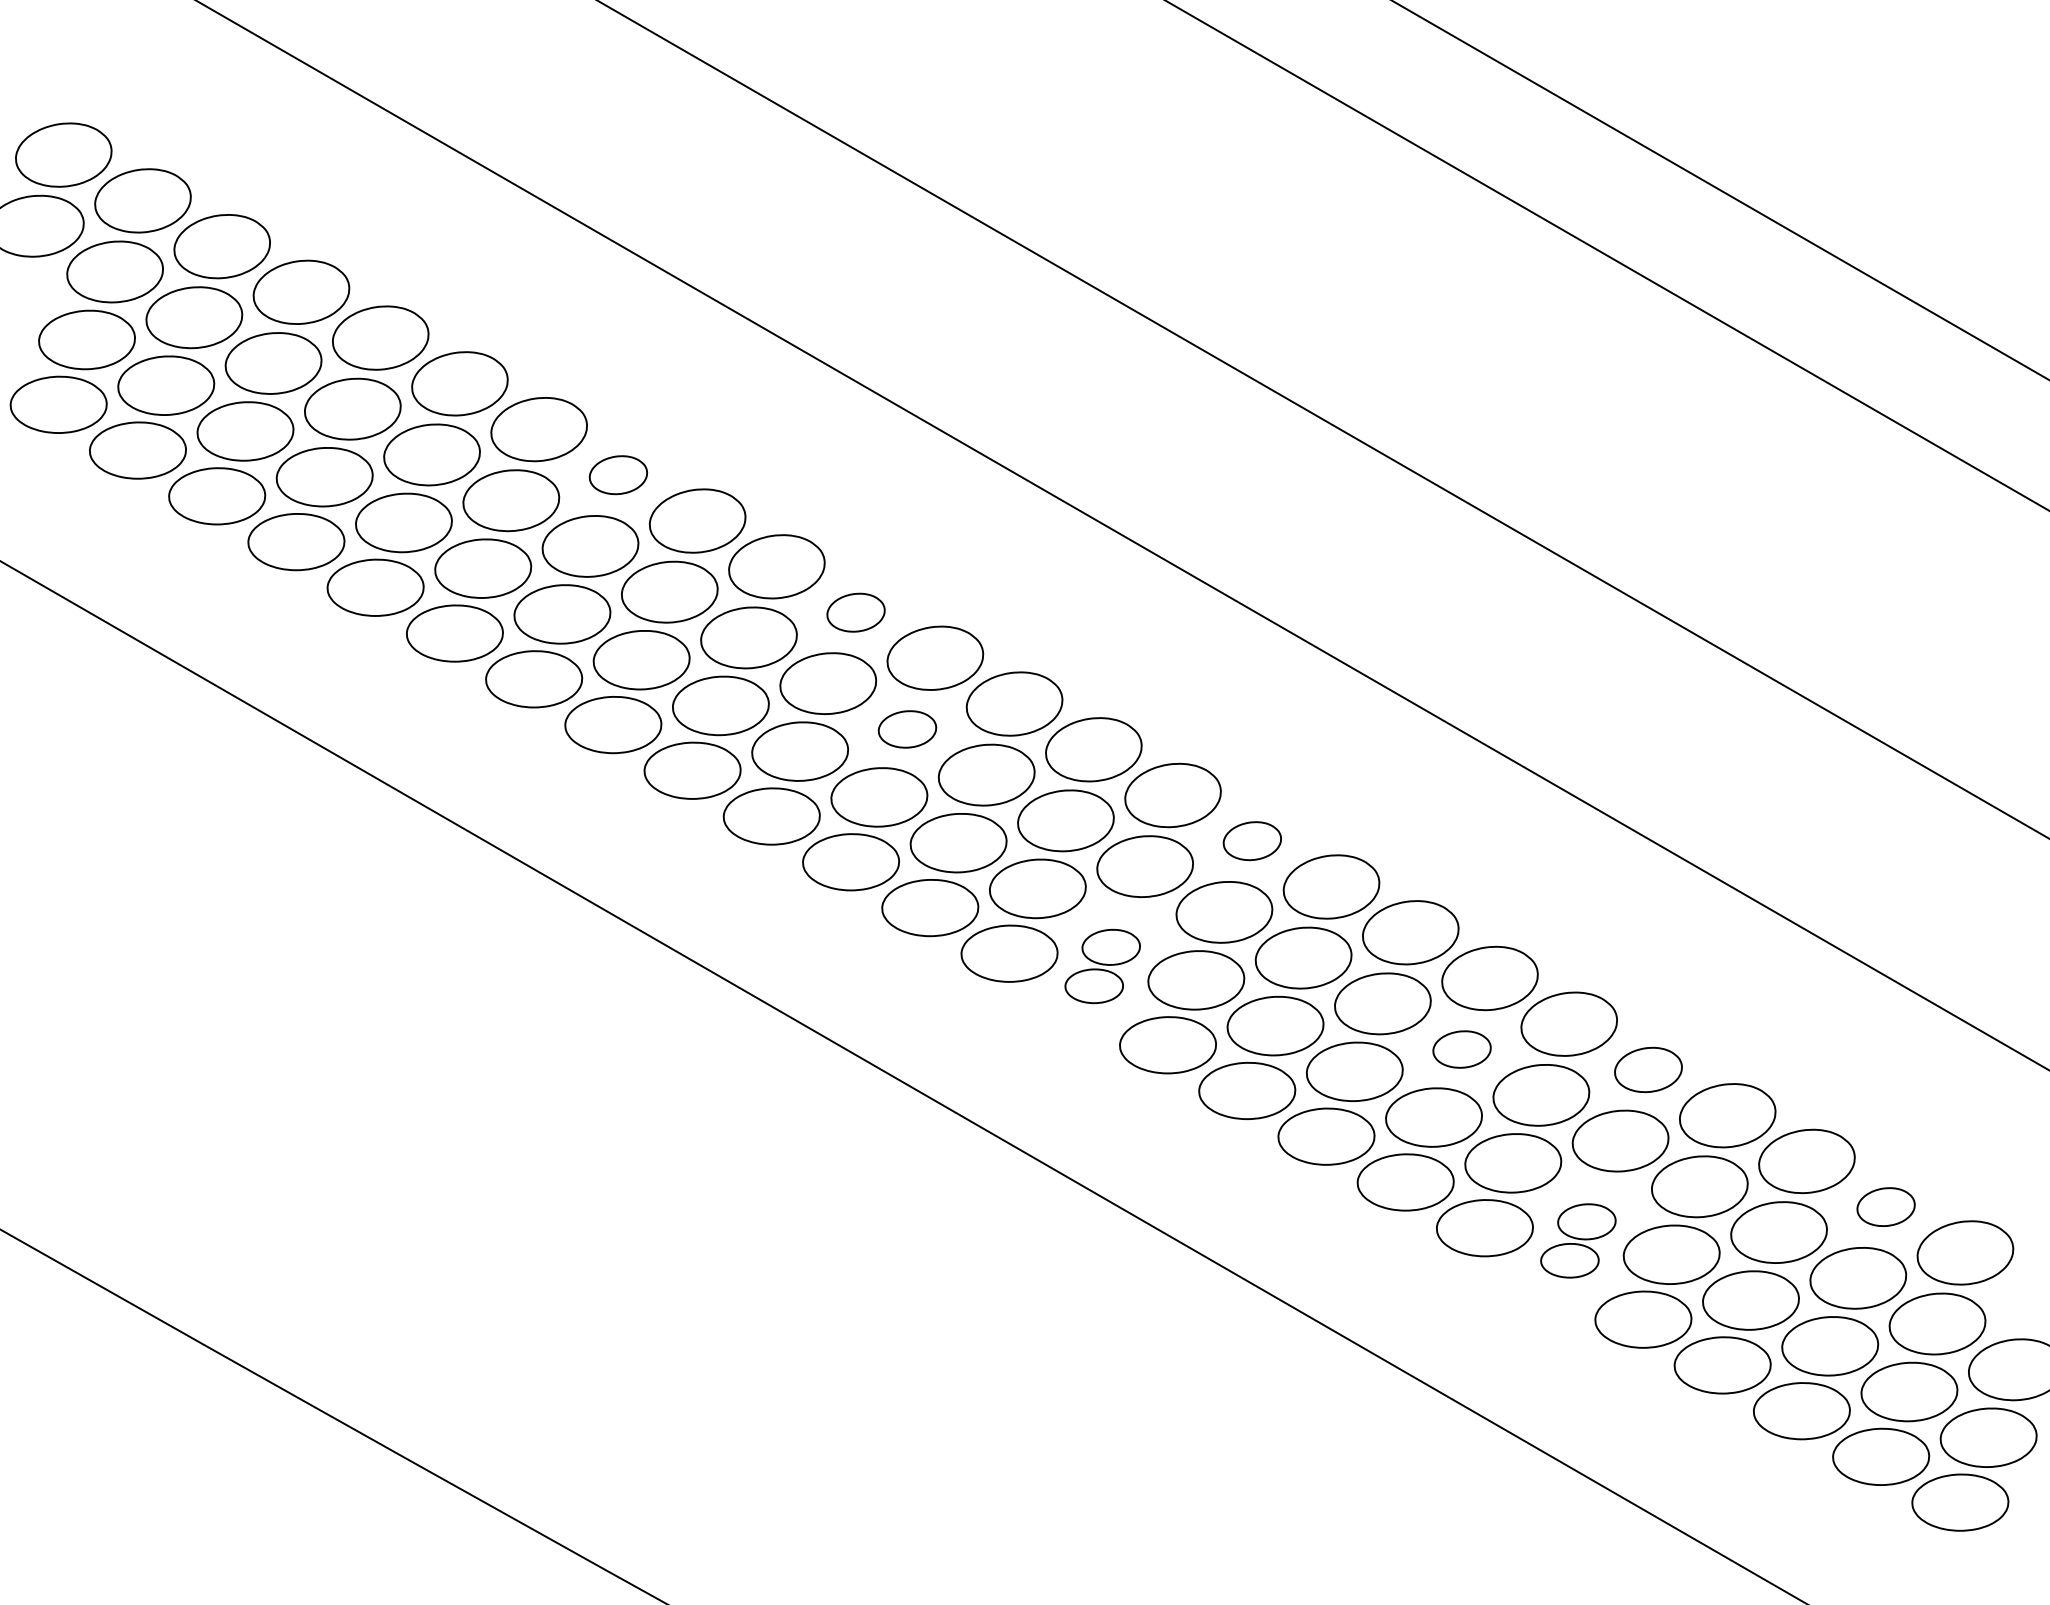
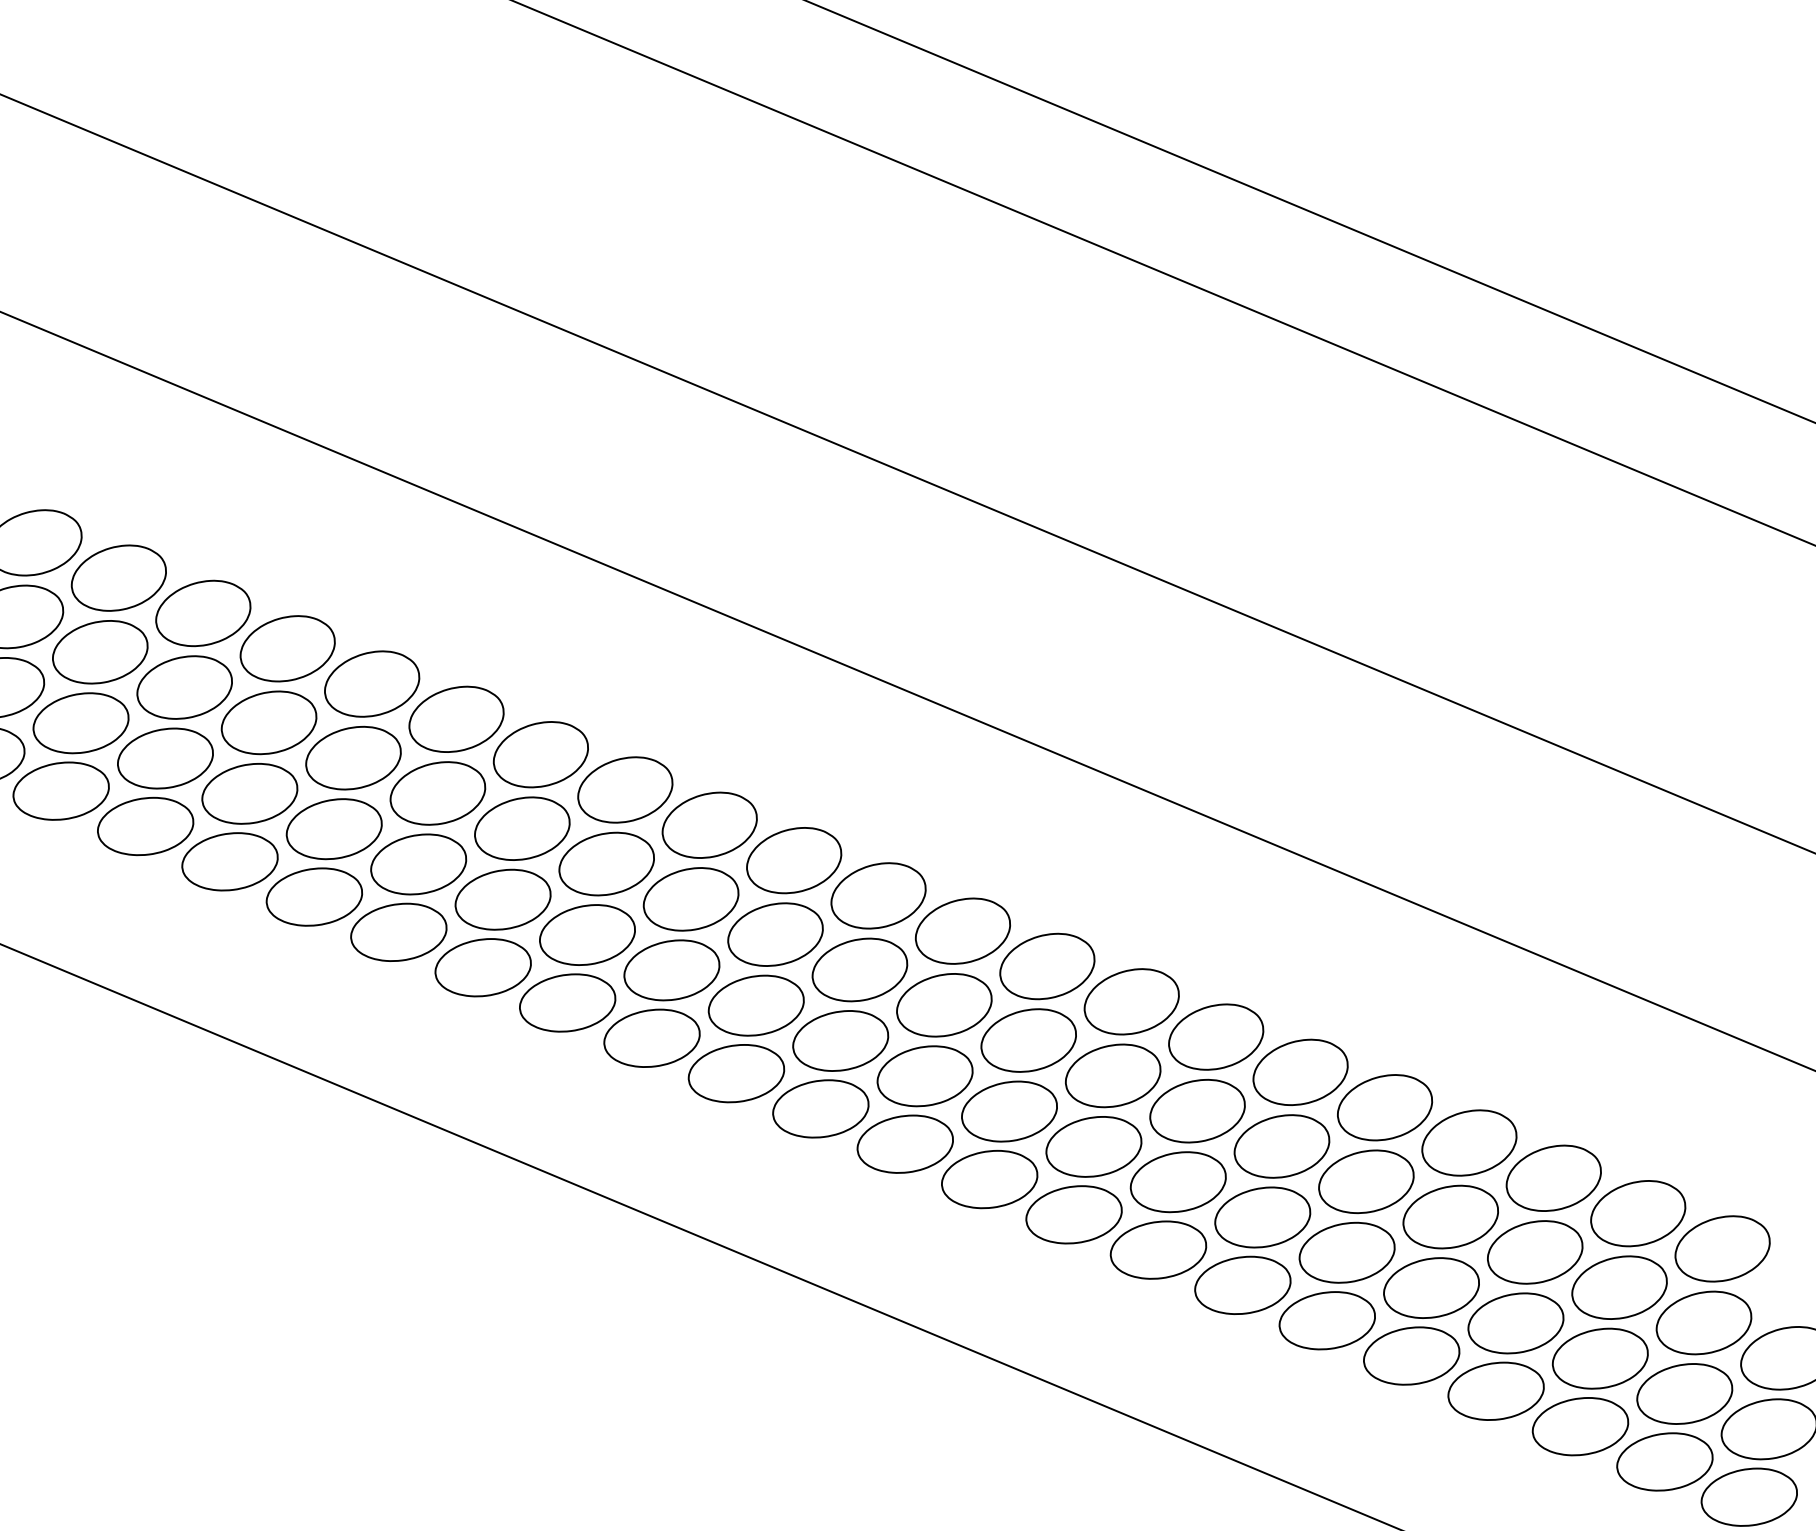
part: (618, 474) -> (287, 648), size x1.67
part: (855, 612) -> (540, 754), size x1.67
part: (907, 729) -> (606, 864), size x1.67
part: (1252, 840) -> (963, 930), size x1.67
part: (1102, 966) -> (830, 1074), size x1.67
part: (1461, 1049) -> (1196, 1111), size x1.67
part: (1648, 1069) -> (1384, 1107), size x1.43
part: (1885, 1206) -> (1637, 1213), size x1.67
part: (1578, 1240) -> (1337, 1285), size x1.67

